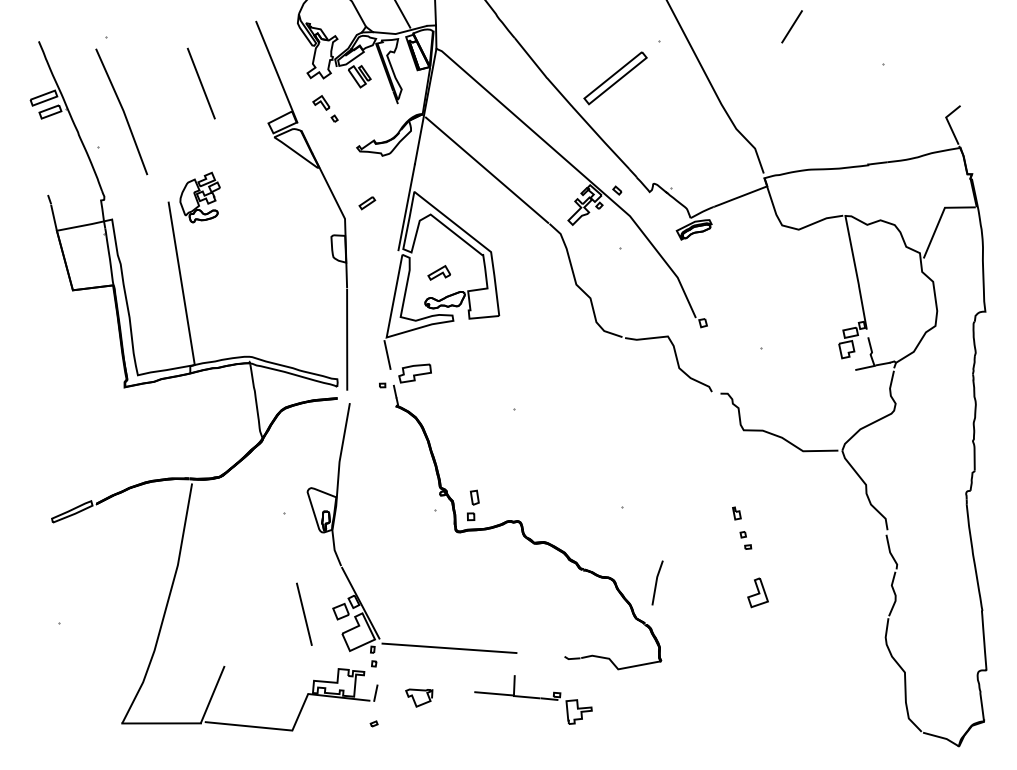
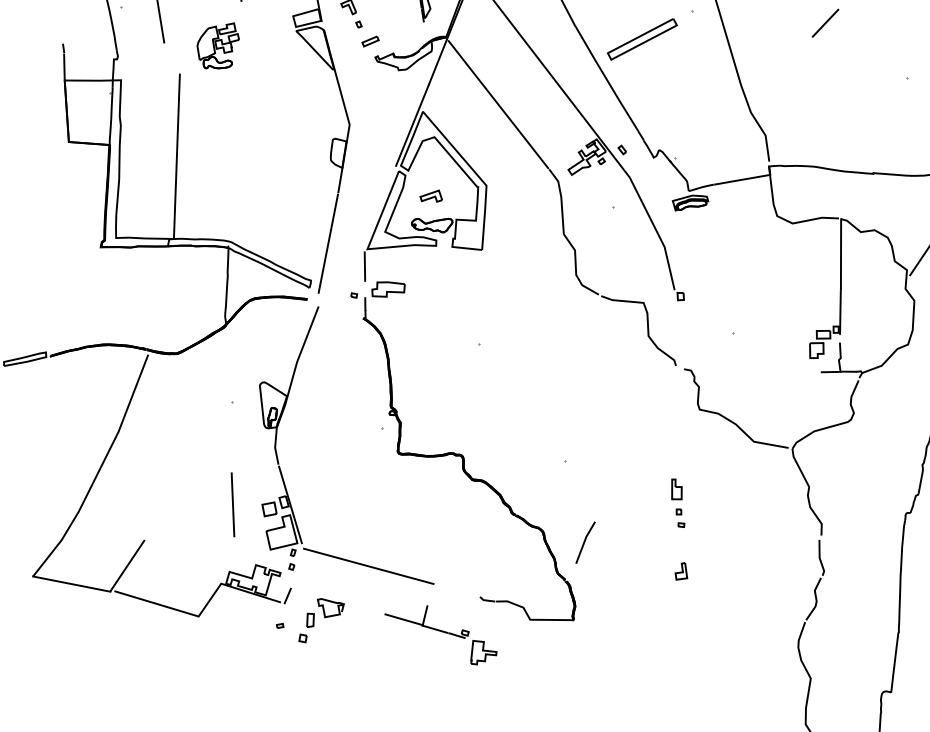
part: (199, 197) -> (217, 45), moved
part: (367, 203) -> (370, 41), moved
part: (472, 505) -> (306, 627), moved
part: (736, 513) -> (676, 489), size x1.67
part: (757, 592) -> (681, 571), size x0.62

